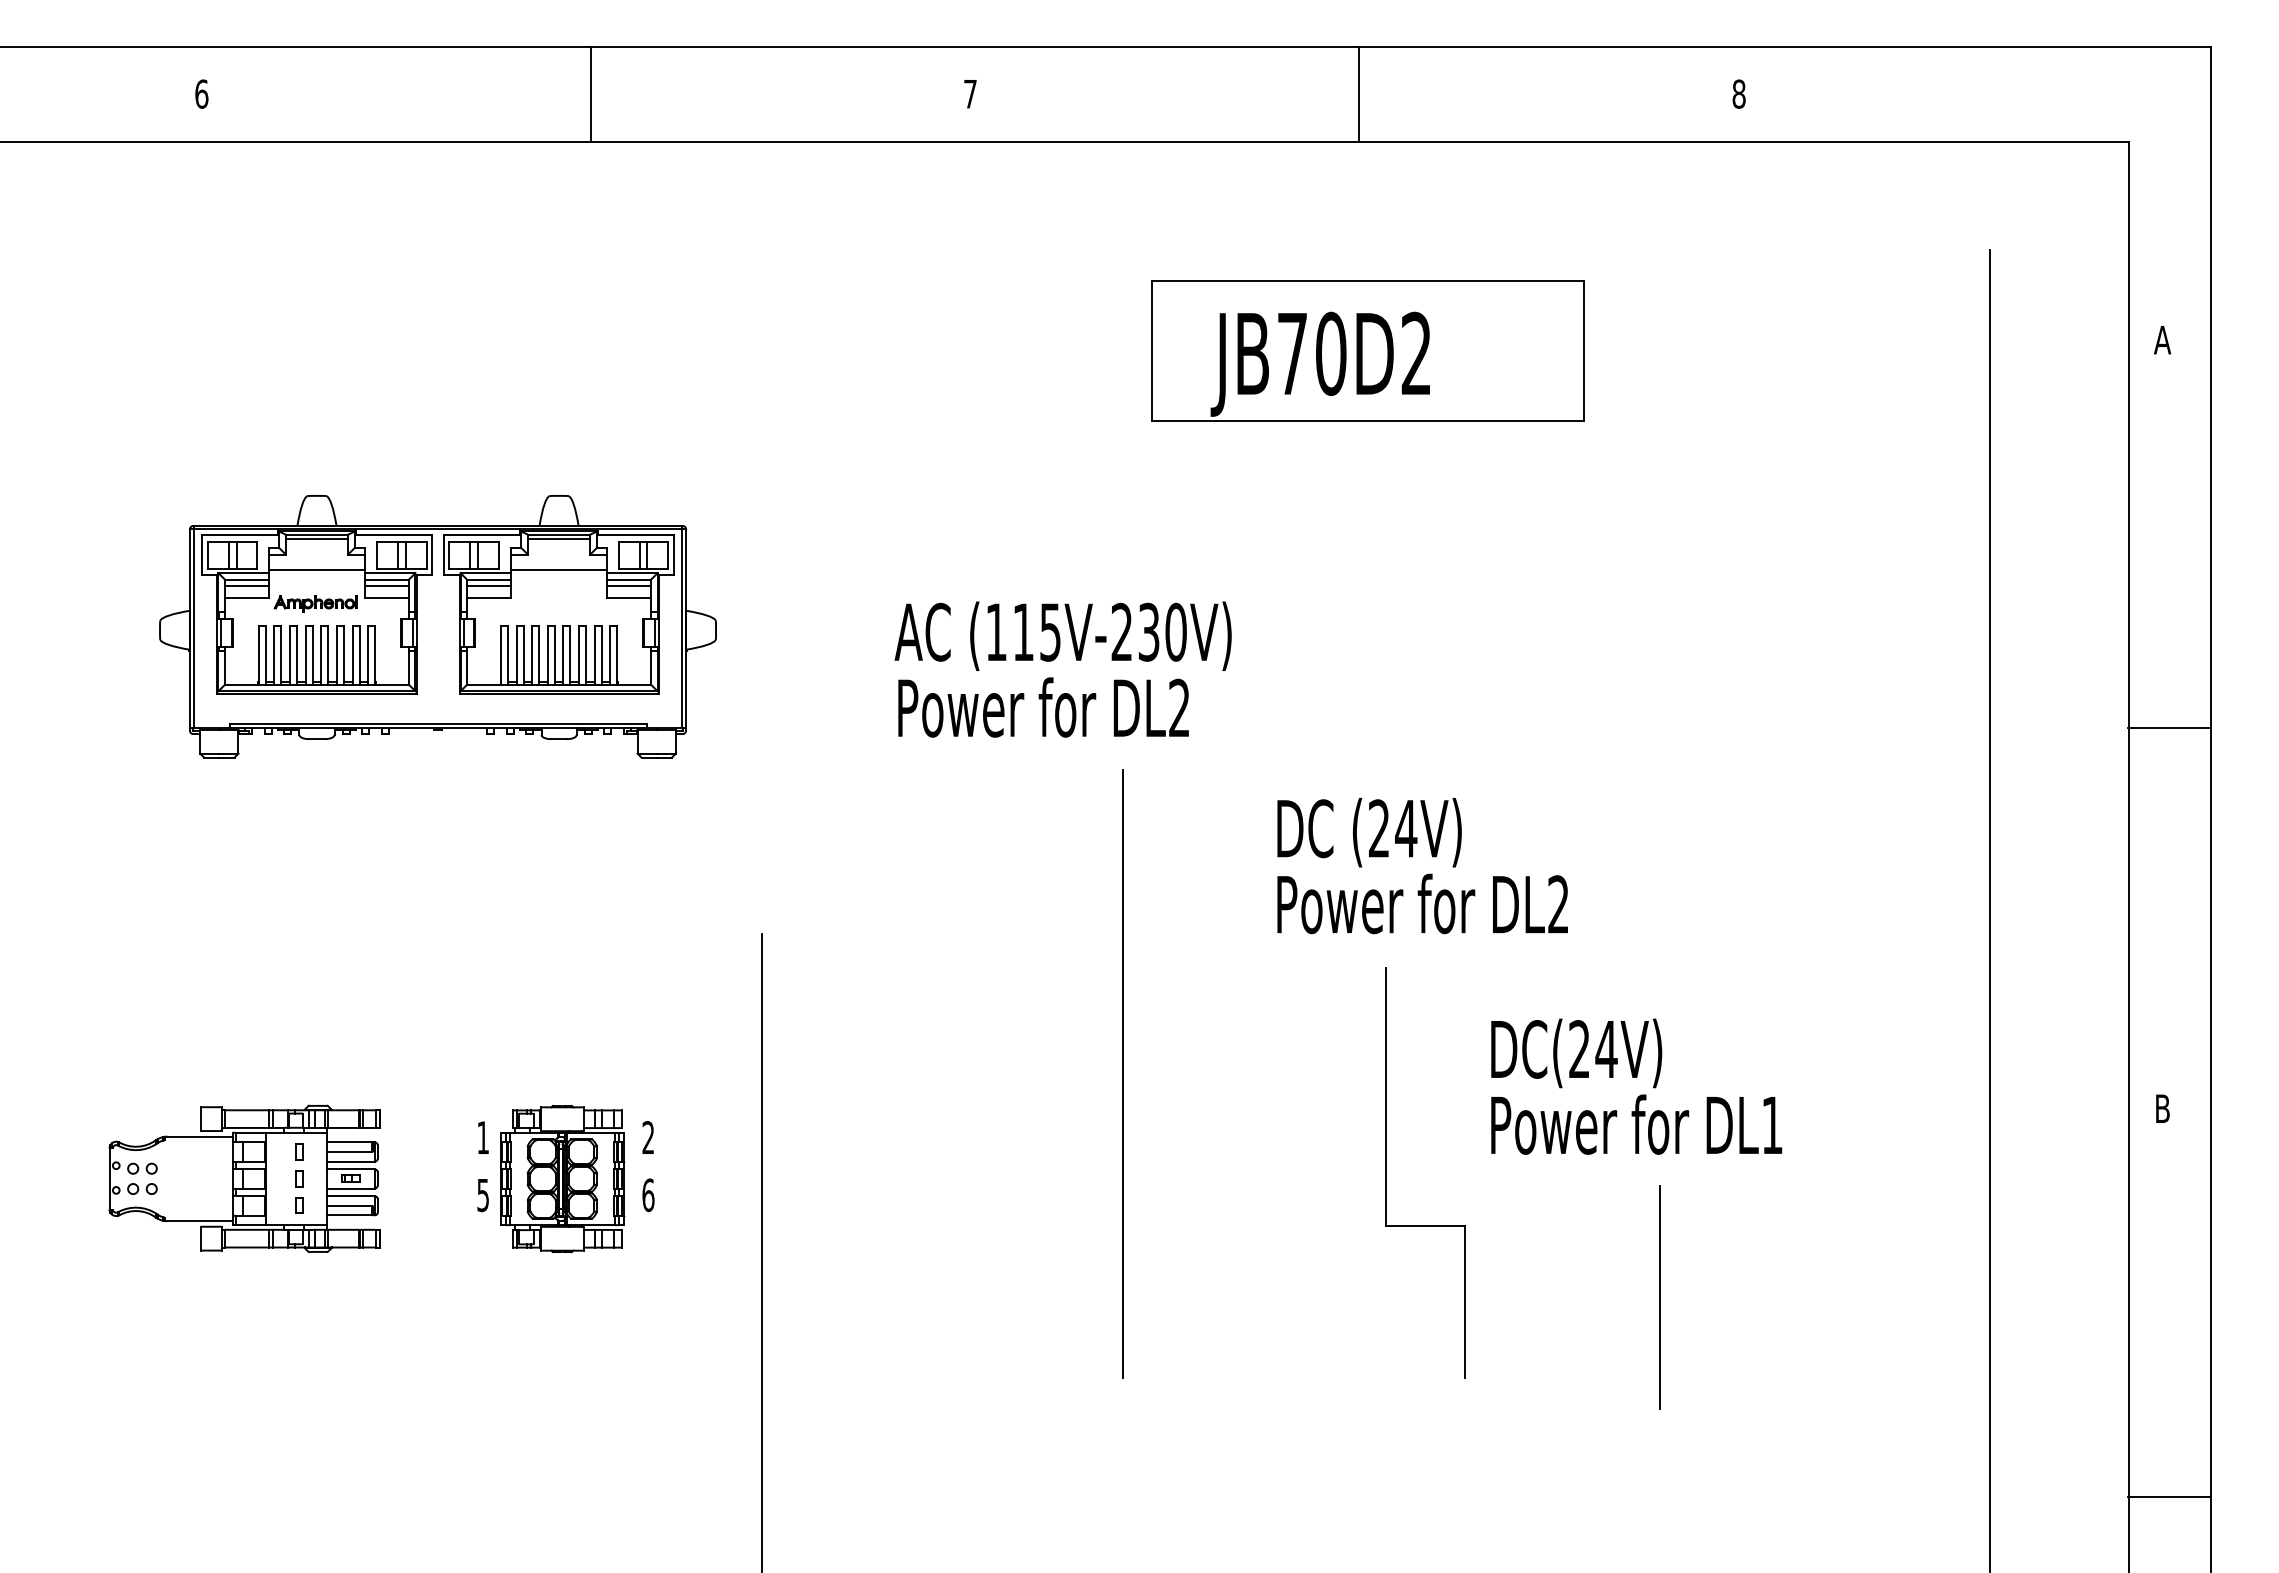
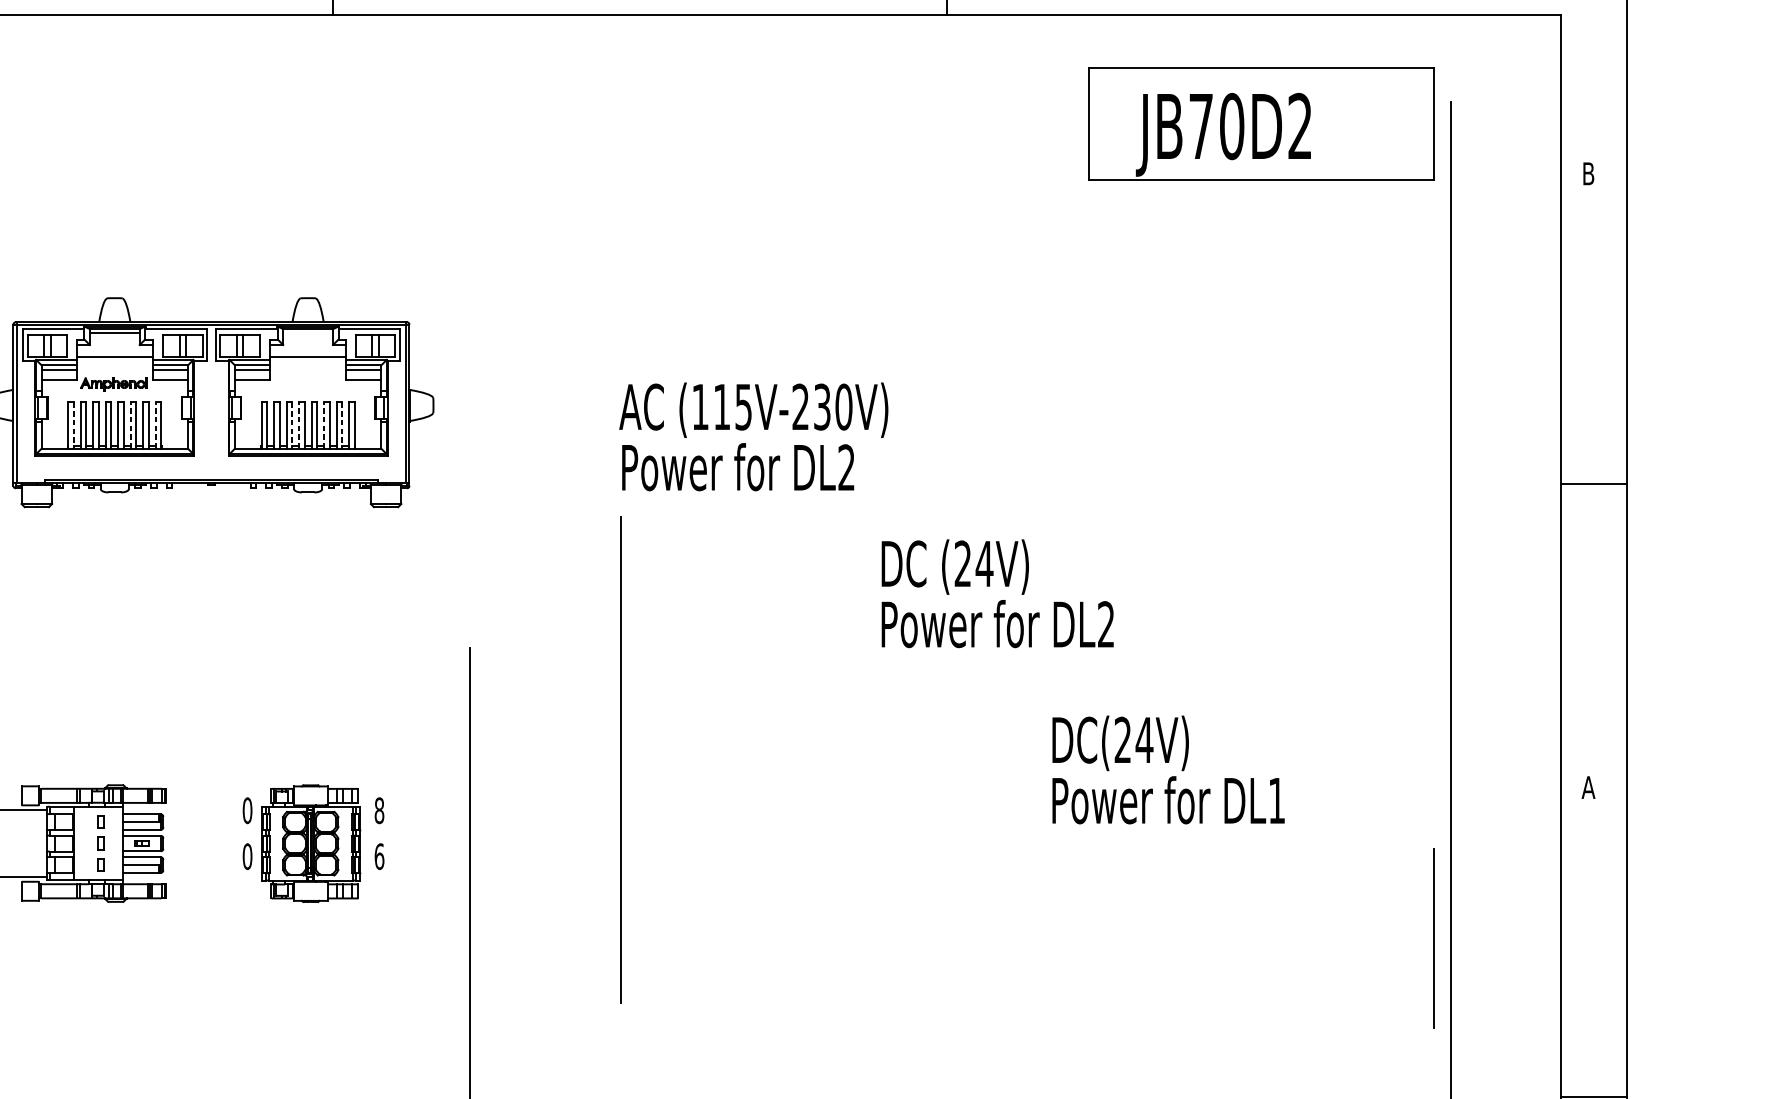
text: (2162, 340) -> (1588, 174), A -> B
part: (1367, 350) -> (1261, 123), moved
line: (558, 538) -> (307, 332), removed
line: (336, 654) -> (130, 424), solid -> dashed
line: (368, 654) -> (155, 424), solid -> dashed
line: (547, 654) -> (298, 424), solid -> dashed
line: (579, 654) -> (324, 424), solid -> dashed
line: (265, 655) -> (73, 425), solid -> dashed
line: (539, 655) -> (292, 425), solid -> dashed
line: (601, 655) -> (342, 425), solid -> dashed
text: (1062, 669) -> (753, 436), moved
line: (1122, 1073) -> (620, 759), moved
text: (2162, 1108) -> (1588, 787), B -> A
text: (483, 1137) -> (247, 810), 1 -> 0
text: (648, 1137) -> (379, 810), 2 -> 8
part: (1386, 1172) -> (968, 838), removed
text: (483, 1195) -> (247, 856), 5 -> 0
line: (1659, 1297) -> (1433, 938), moved

